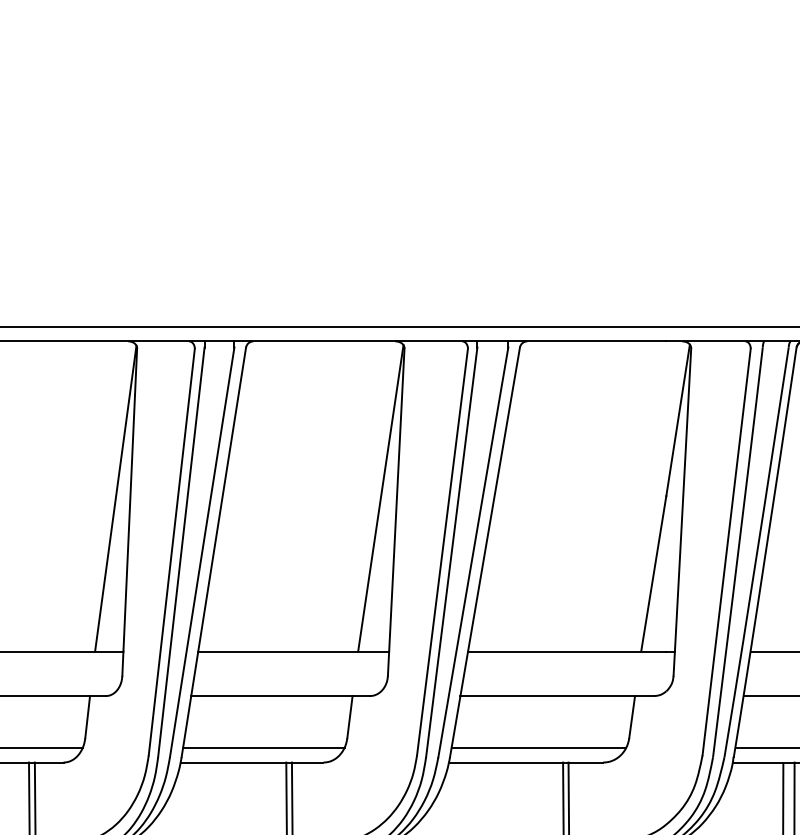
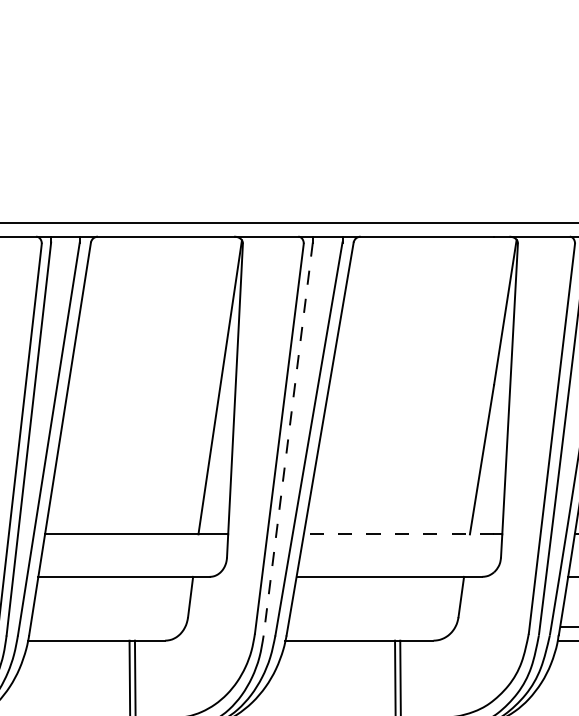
line: (451, 552) -> (288, 439), solid -> dashed
line: (566, 651) -> (398, 534), solid -> dashed
line: (263, 747) -> (107, 626), removed
line: (538, 747) -> (371, 626), removed

